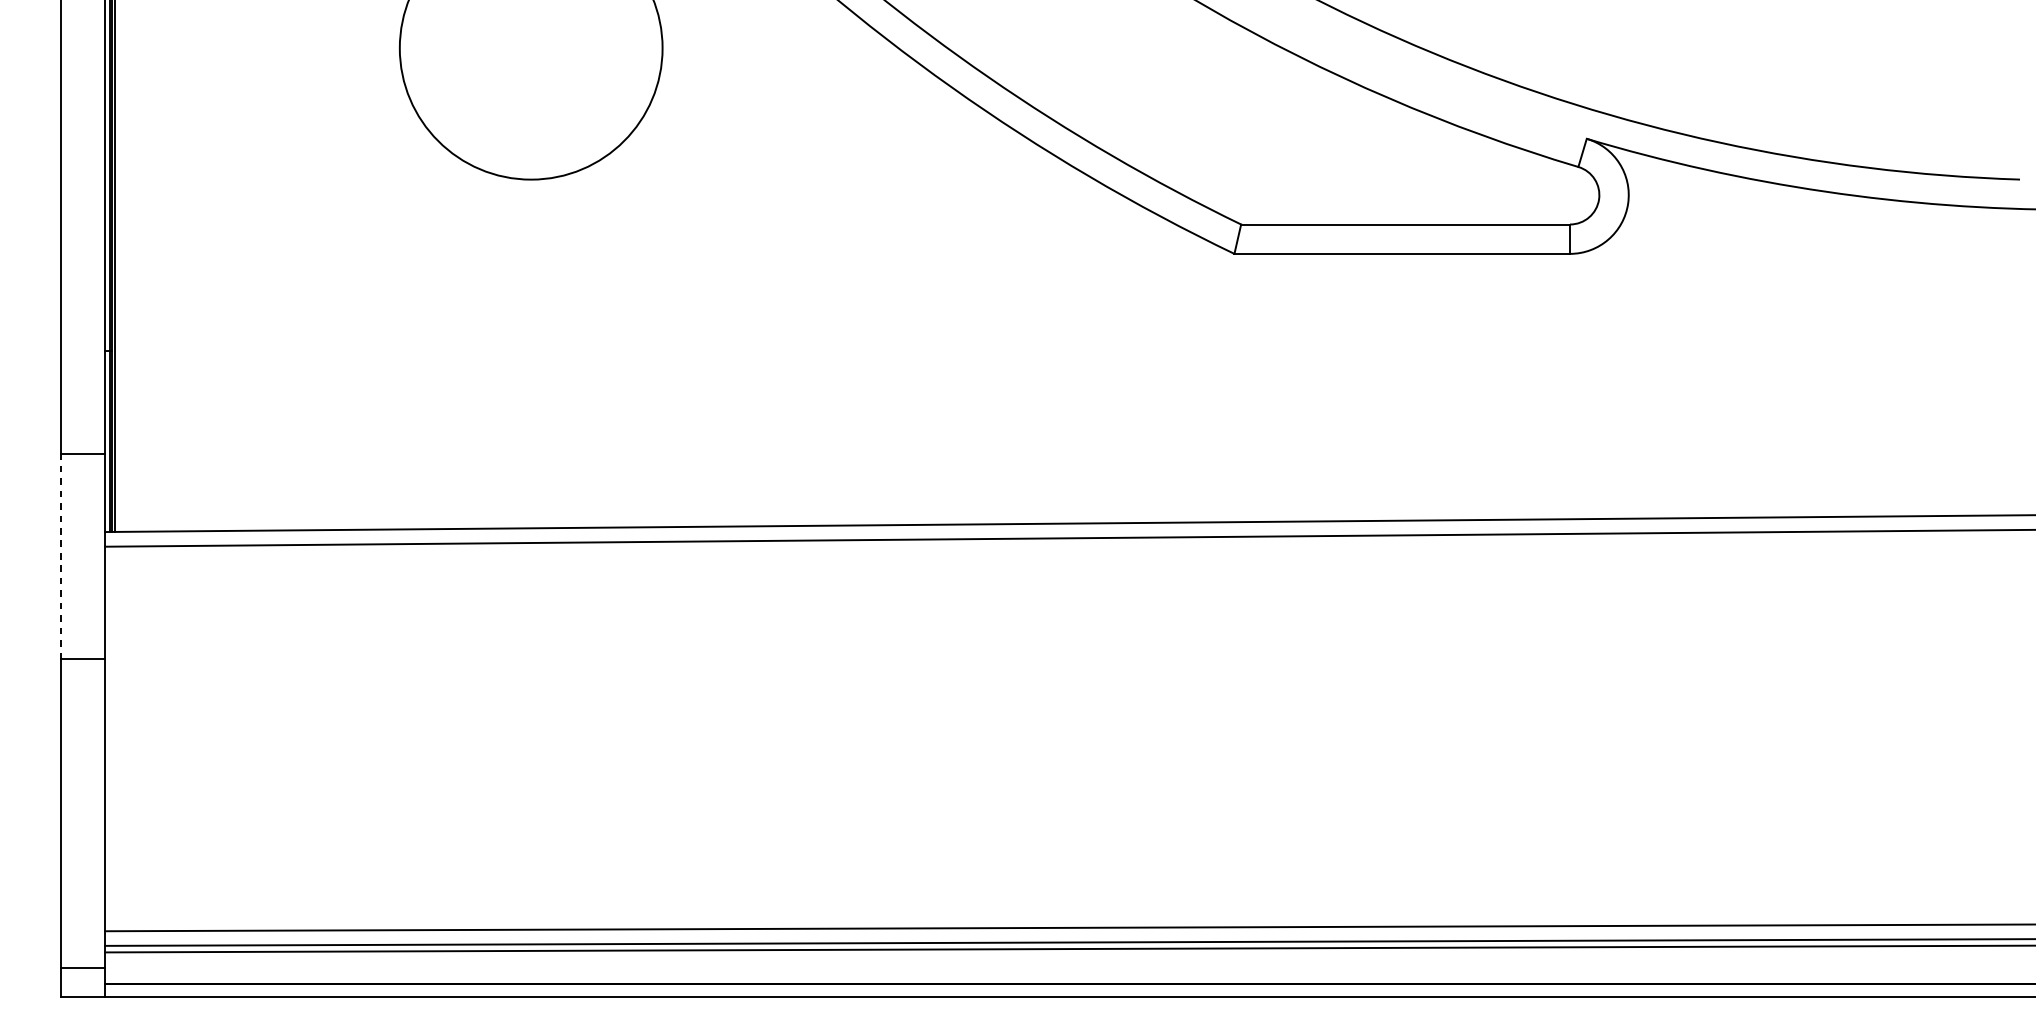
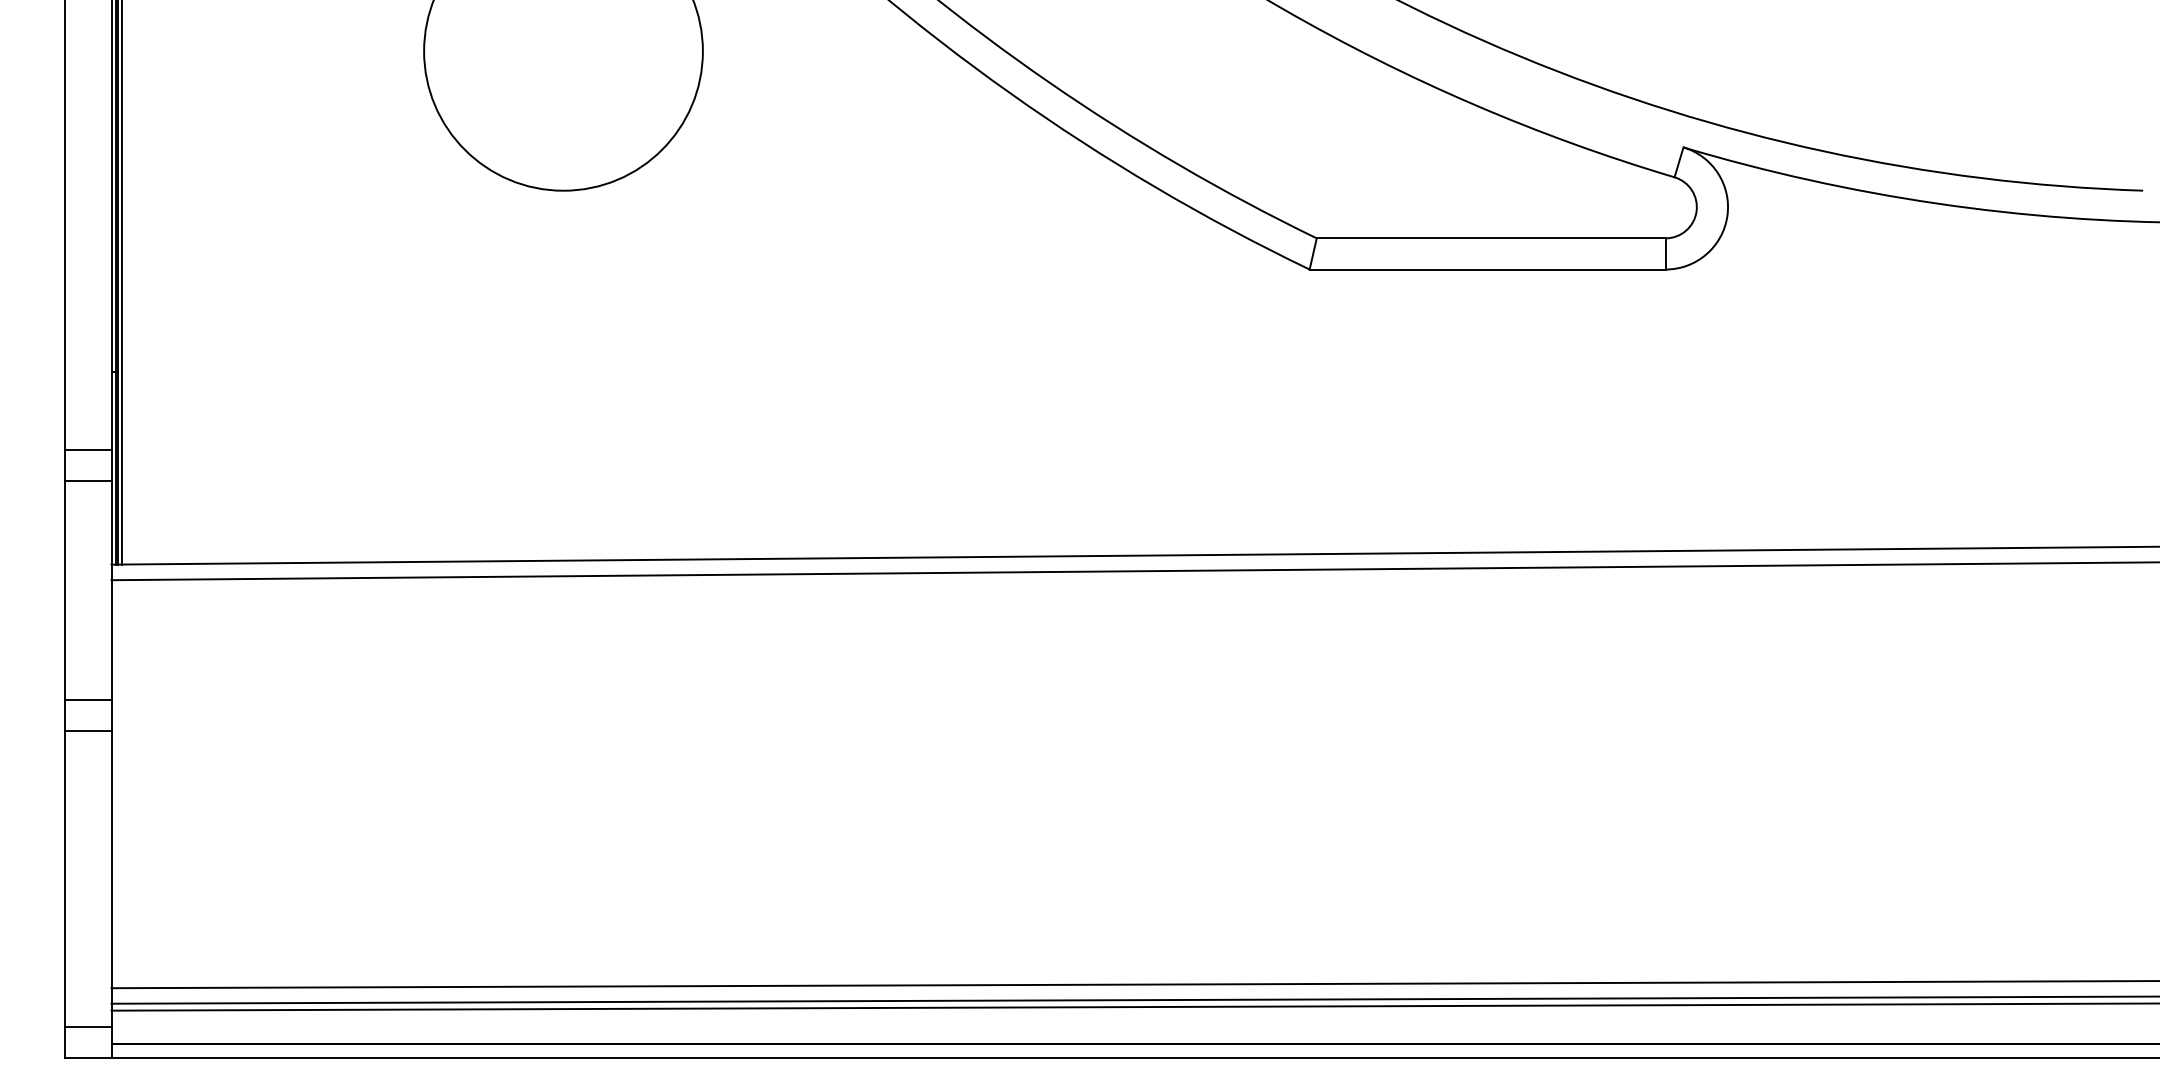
line: (82, 424) -> (87, 450), added
line: (60, 556) -> (64, 590), dashed -> solid
line: (82, 688) -> (87, 730), added

